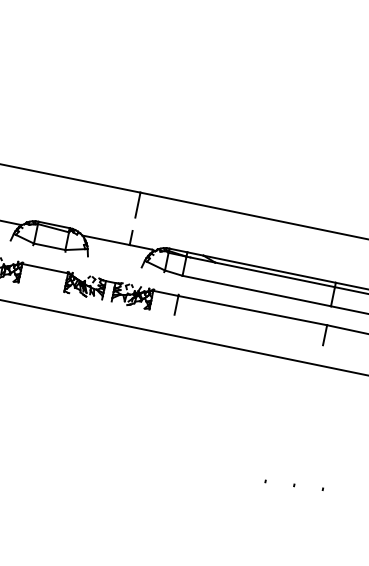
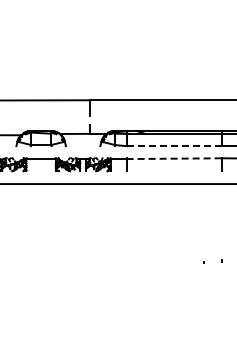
line: (257, 291) -> (174, 146), solid -> dashed
line: (253, 310) -> (174, 158), solid -> dashed

